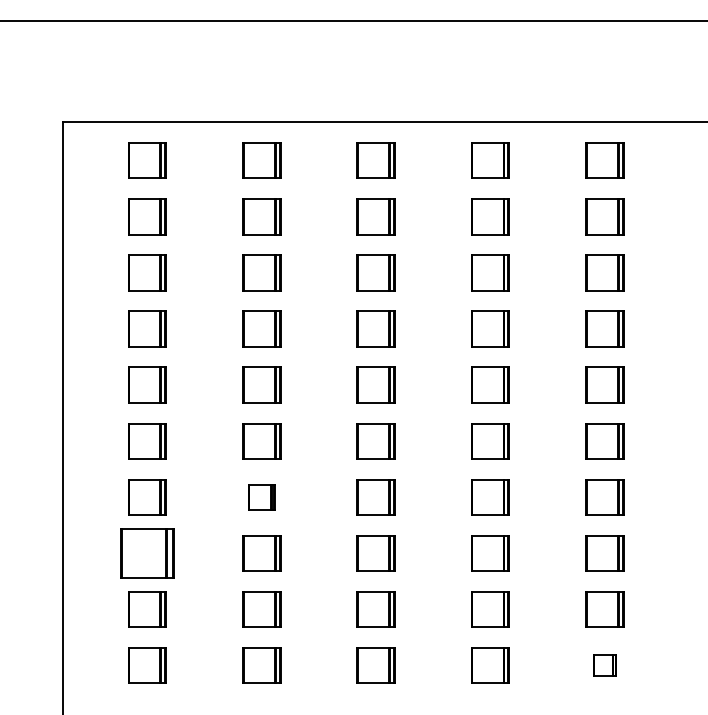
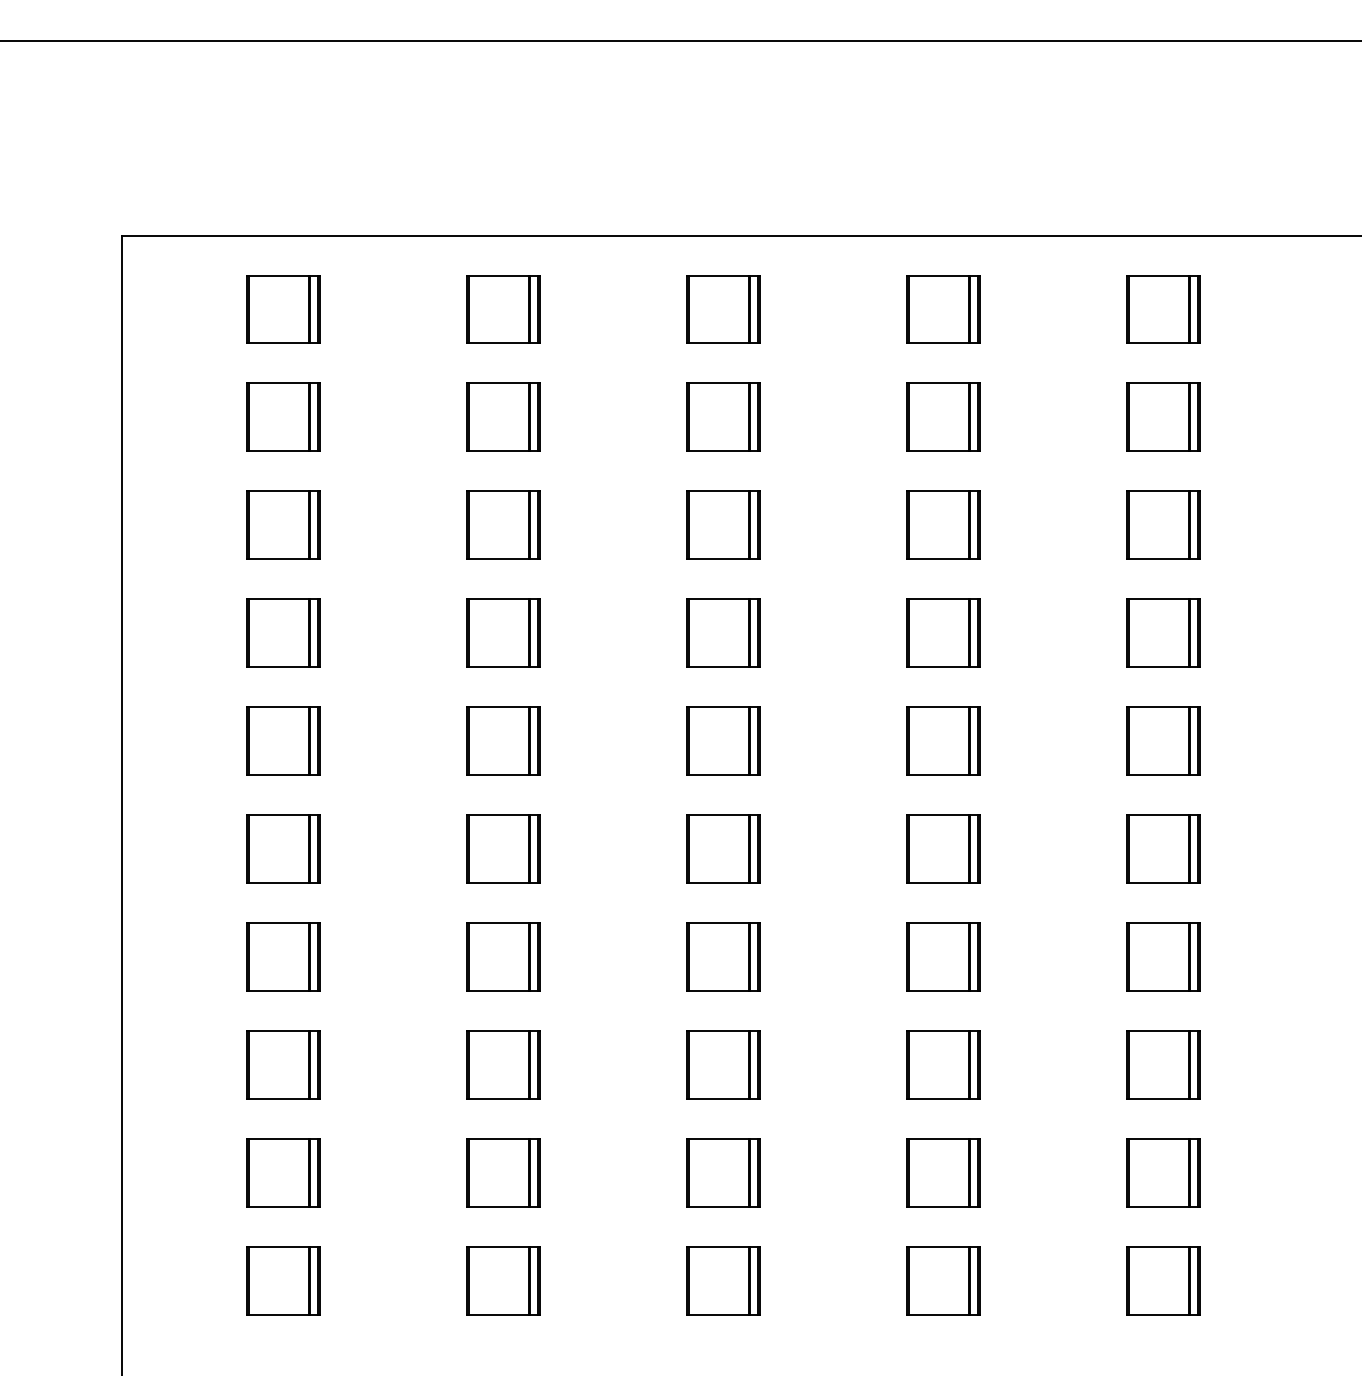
part: (261, 497) -> (503, 957), size x1.43
part: (147, 553) -> (283, 1065), size x0.71
part: (604, 665) -> (1162, 1280), size x1.67

